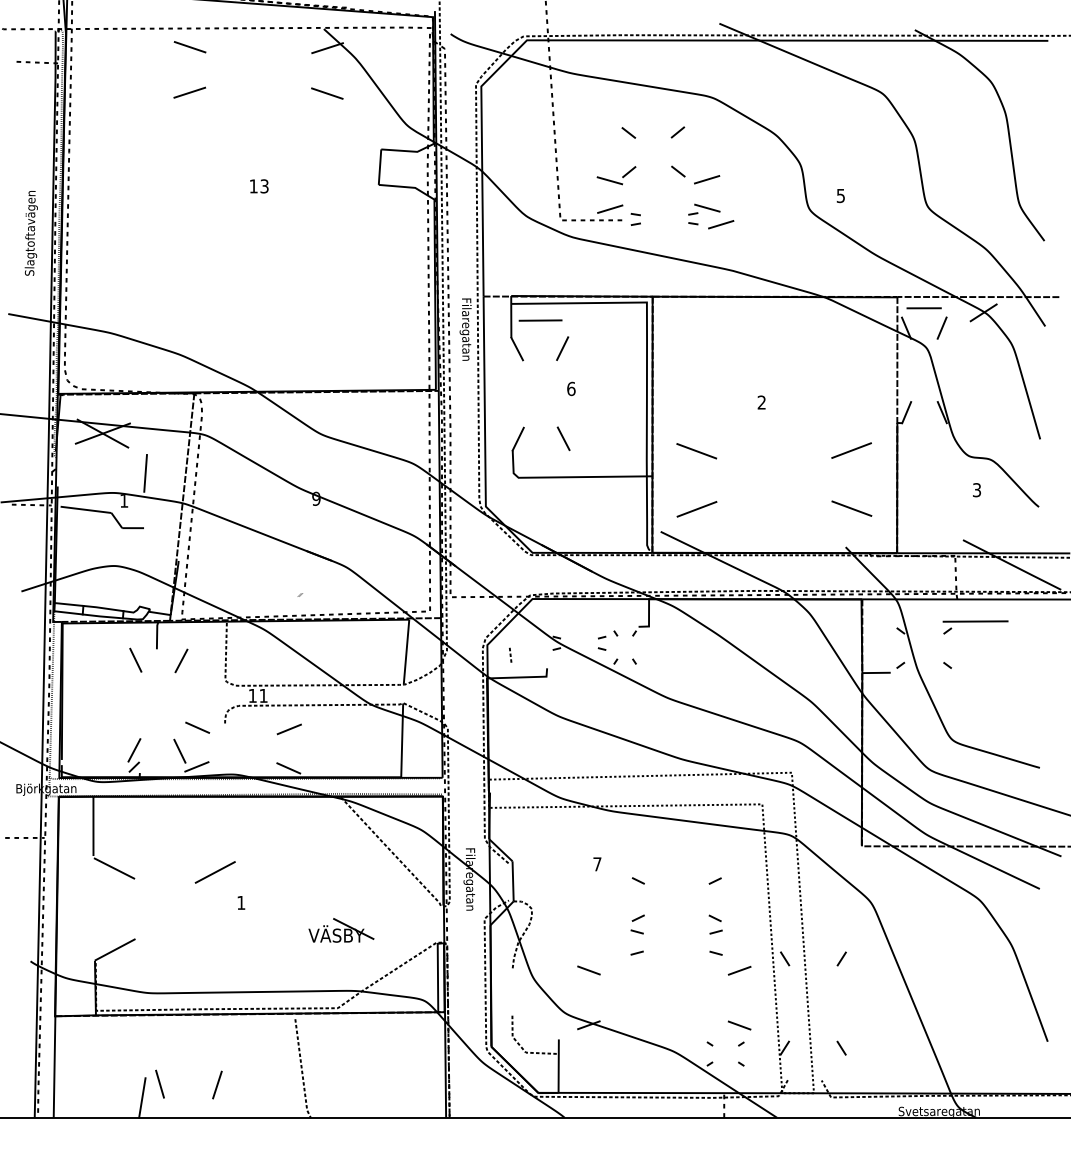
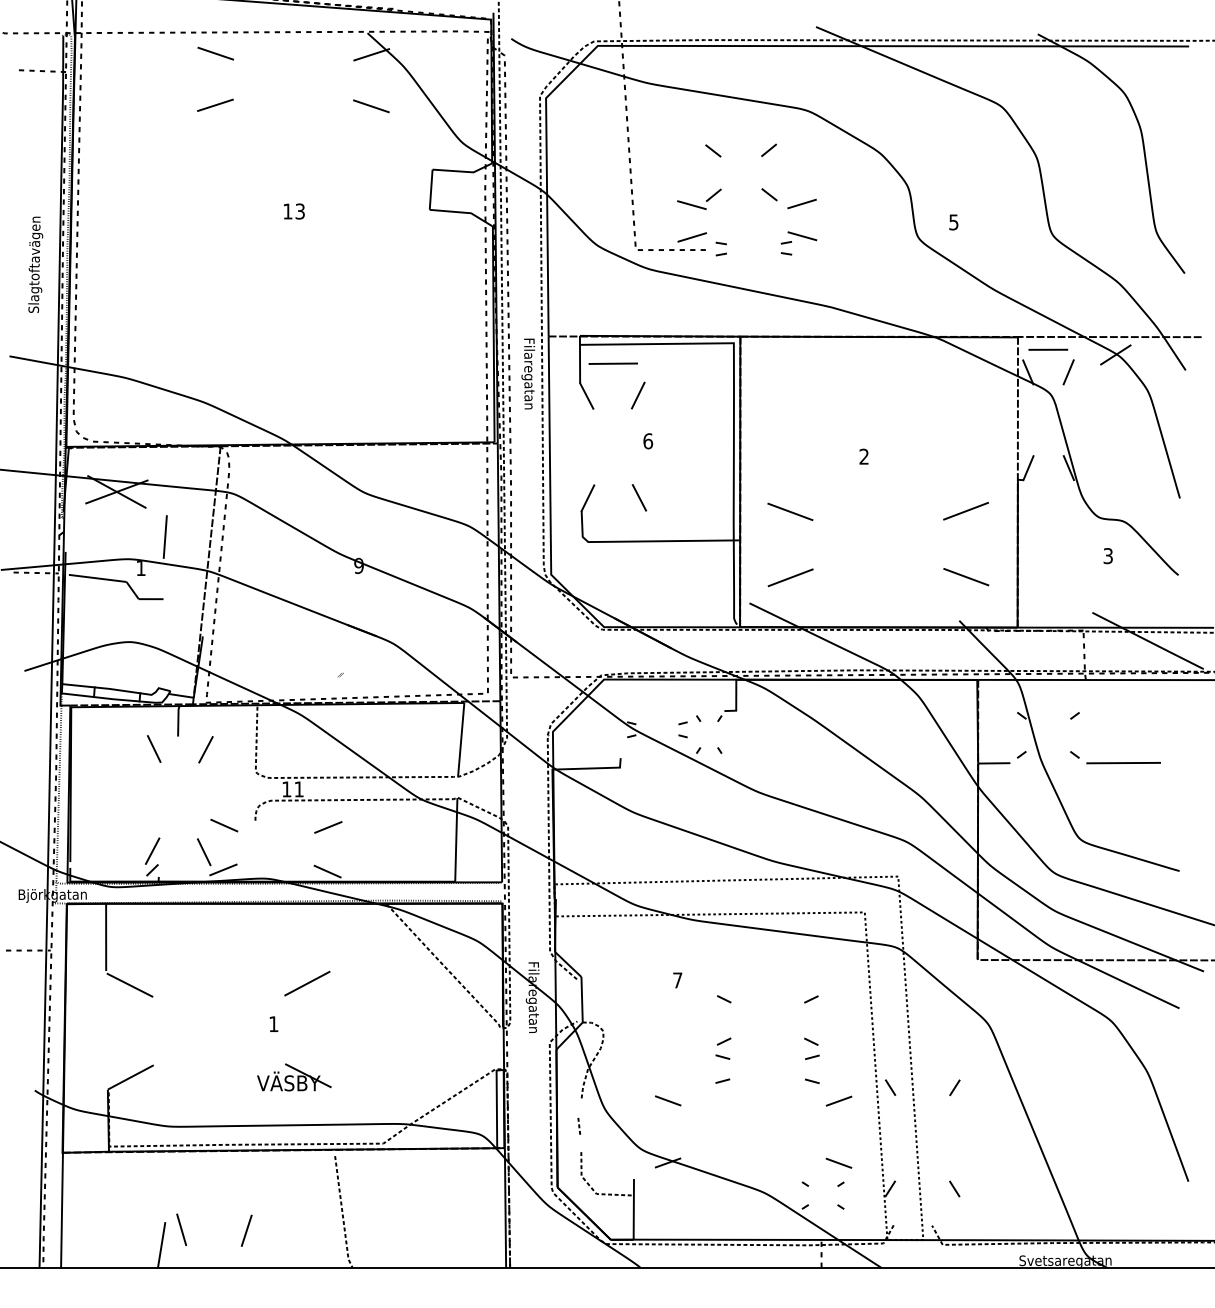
line: (720, 224) -> (817, 254), removed
line: (975, 621) -> (1123, 763), moved
line: (509, 654) -> (578, 1125), moved
line: (215, 872) -> (307, 983), moved
part: (341, 930) -> (294, 1077), moved

